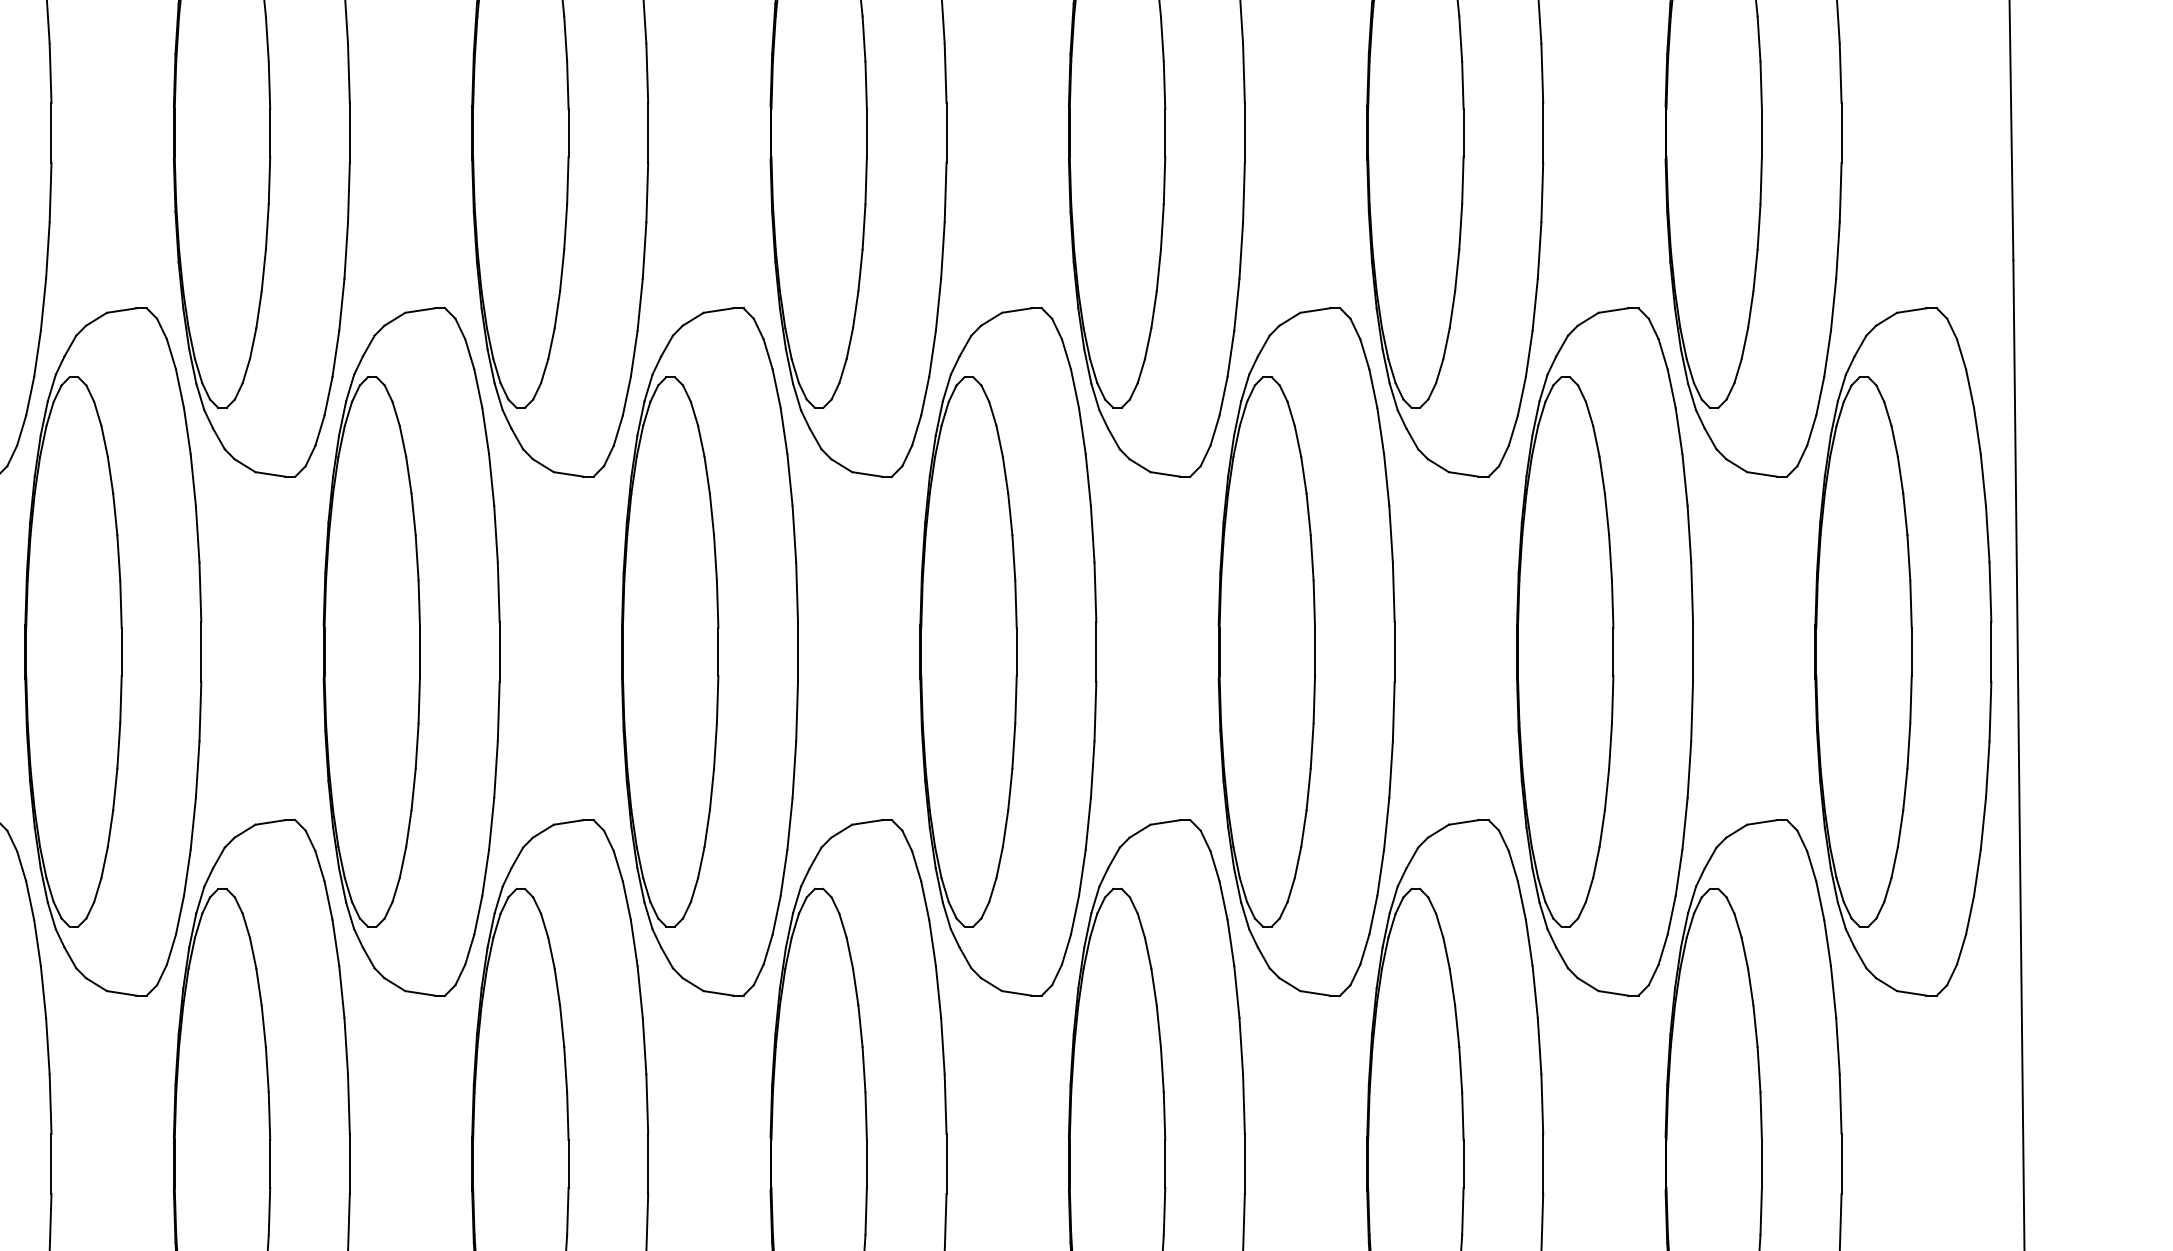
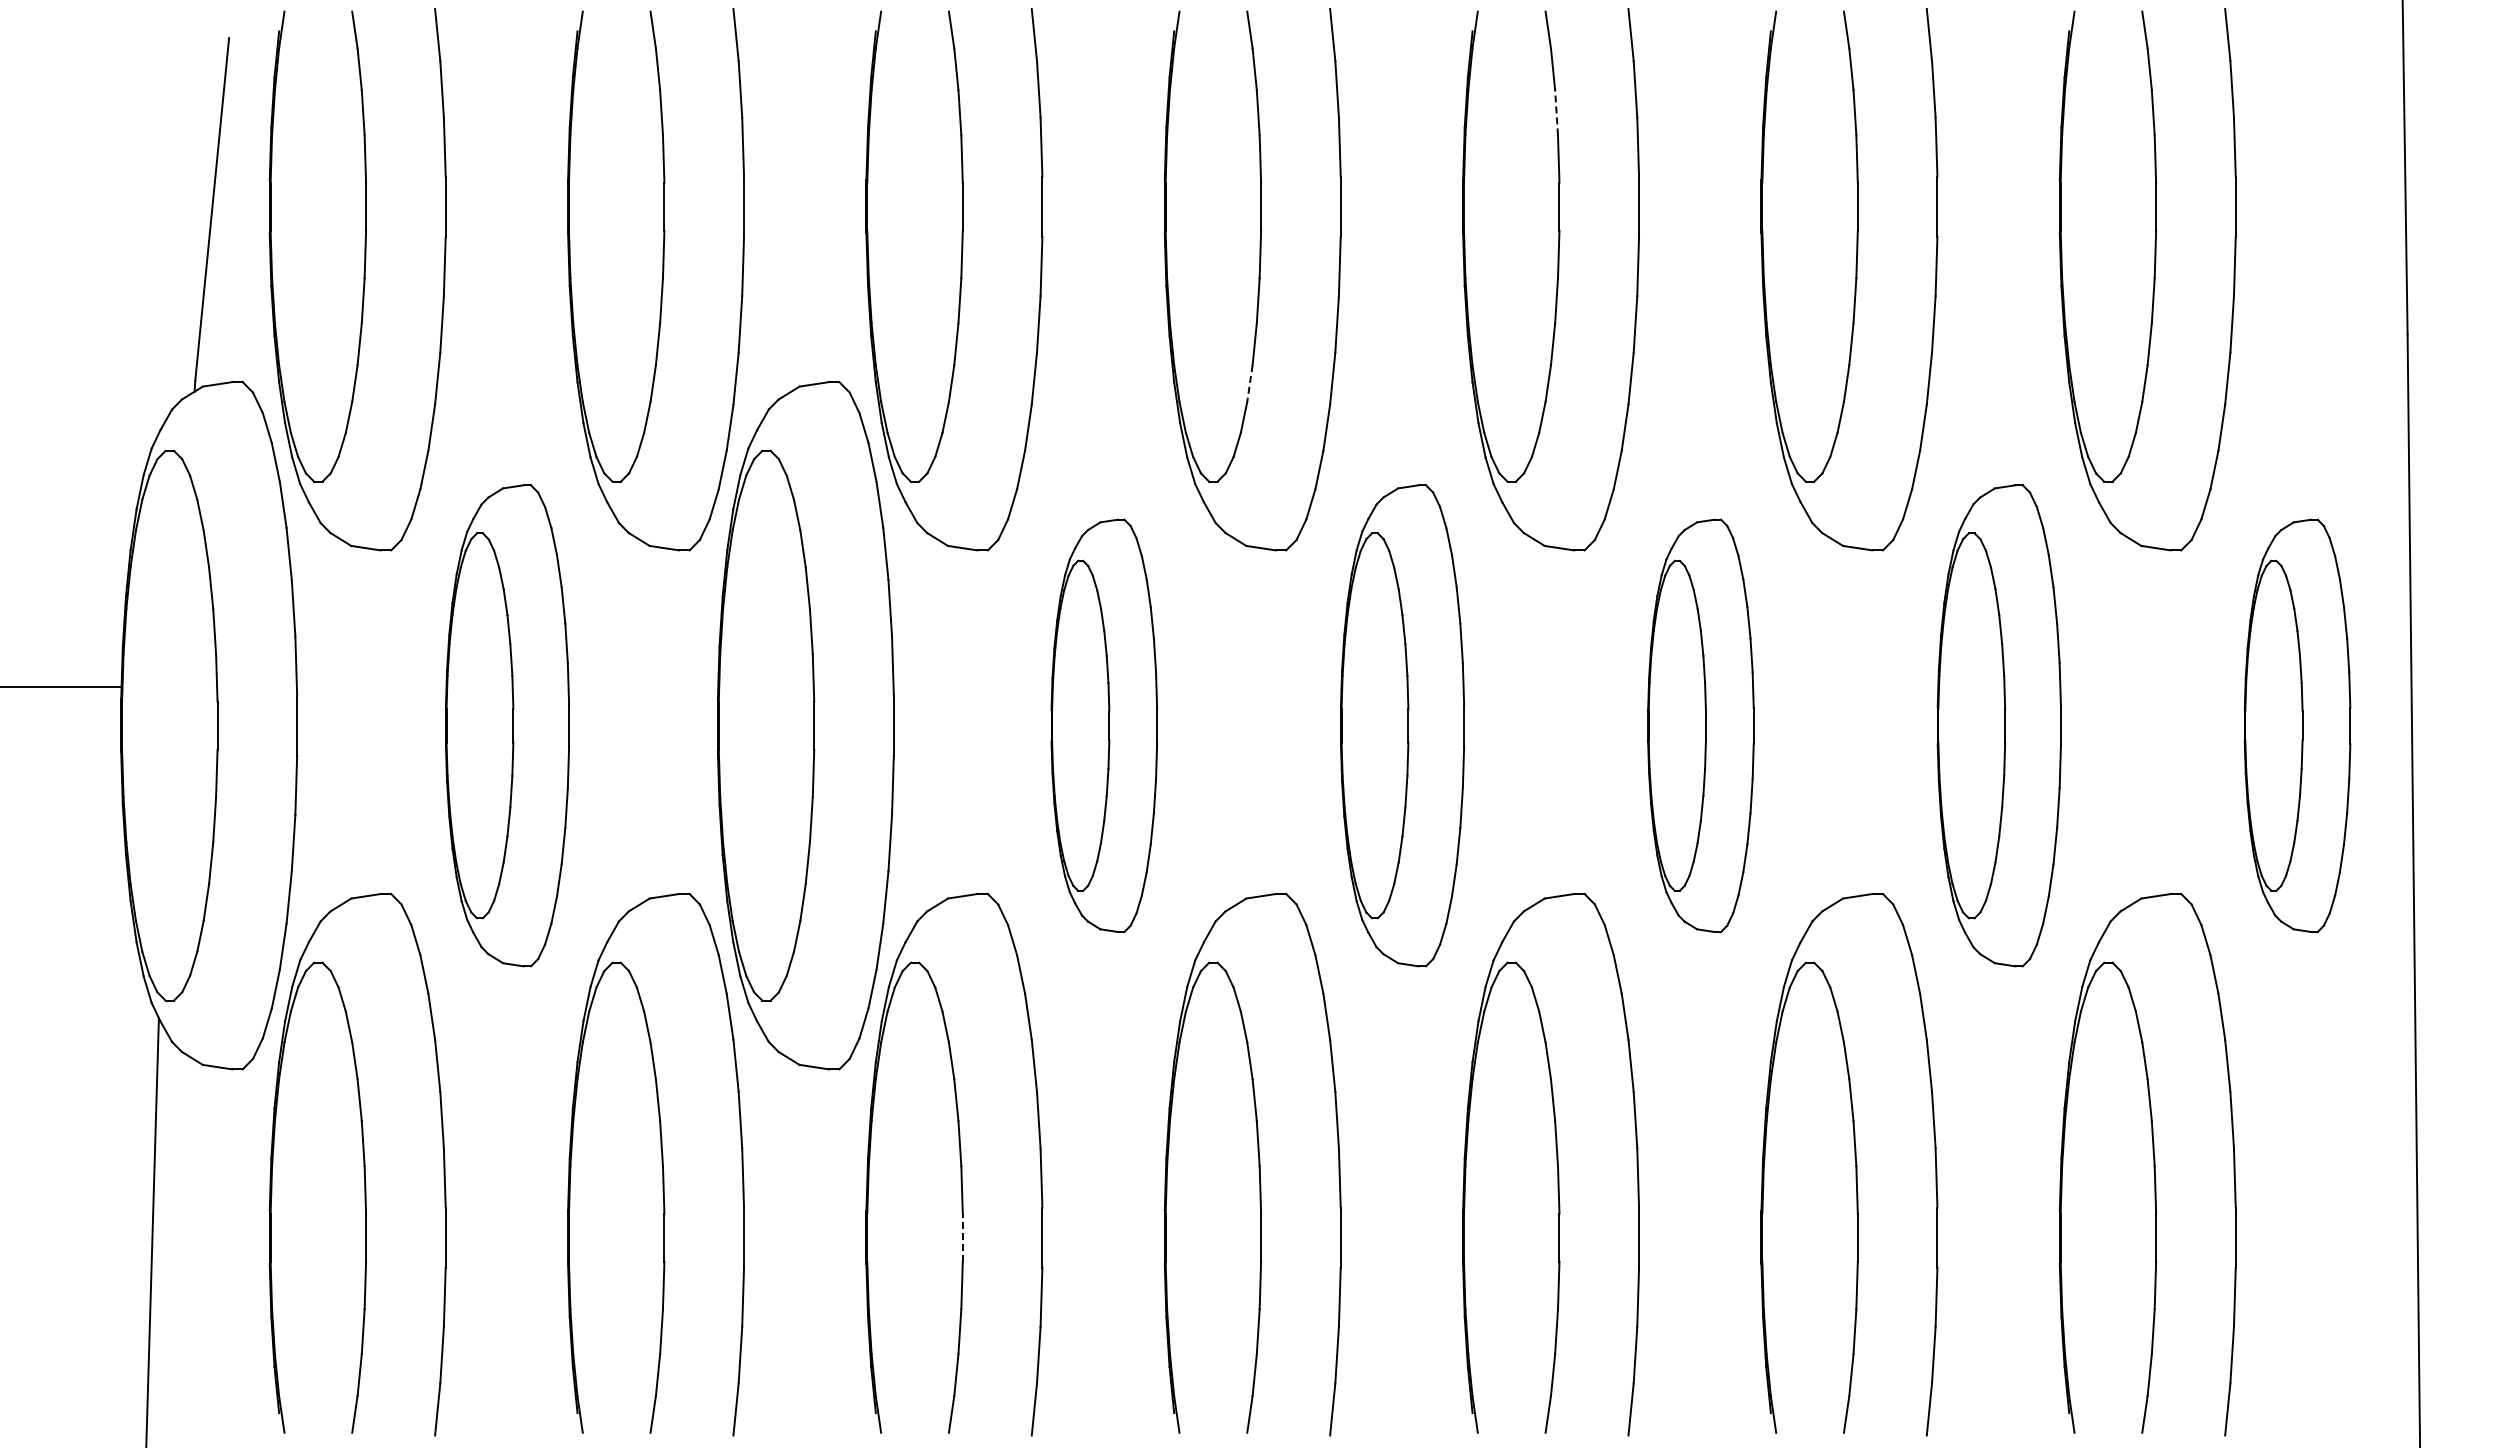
line: (1162, 38) -> (1556, 112), solid -> dashed
line: (855, 309) -> (1249, 383), solid -> dashed
part: (113, 651) -> (507, 725), size x0.7
part: (710, 651) -> (1104, 725), size x0.6
part: (1008, 651) -> (1402, 725), size x0.7
part: (1306, 651) -> (1700, 725), size x0.6
part: (1605, 651) -> (1999, 725), size x0.7
part: (1903, 651) -> (2297, 725), size x0.6
line: (568, 1163) -> (962, 1237), solid -> dashed

